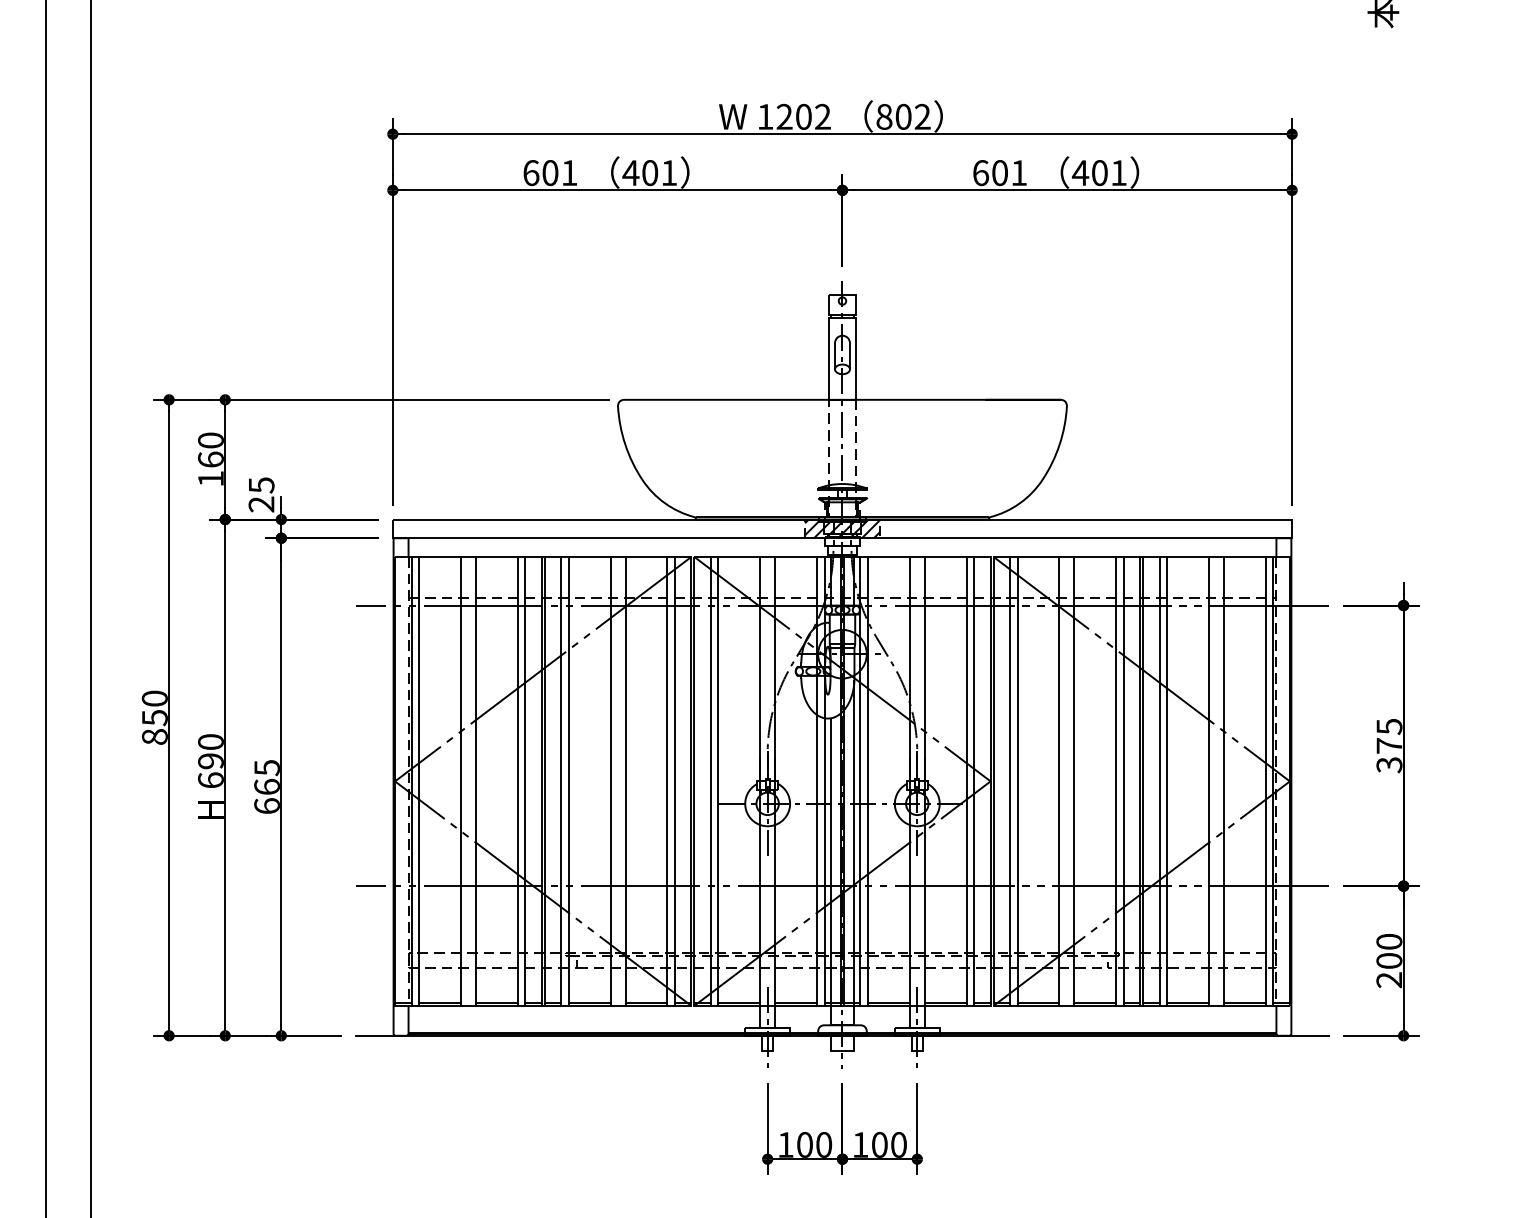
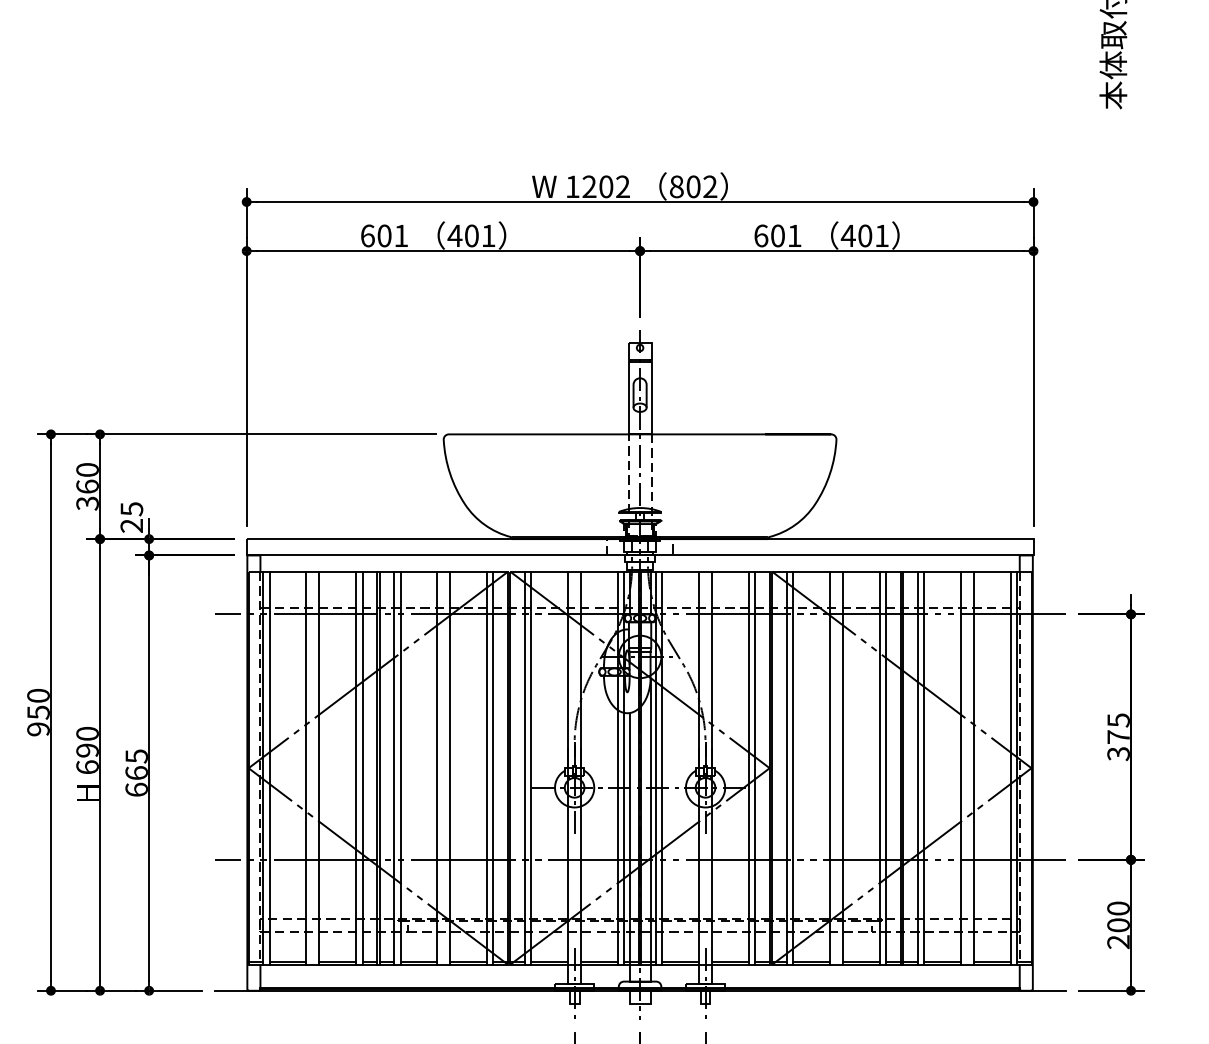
text: (210, 479) -> (87, 504), 160 -> 360
hatch: (842, 528) -> (640, 546), removed
text: (154, 736) -> (38, 728), 850 -> 950

